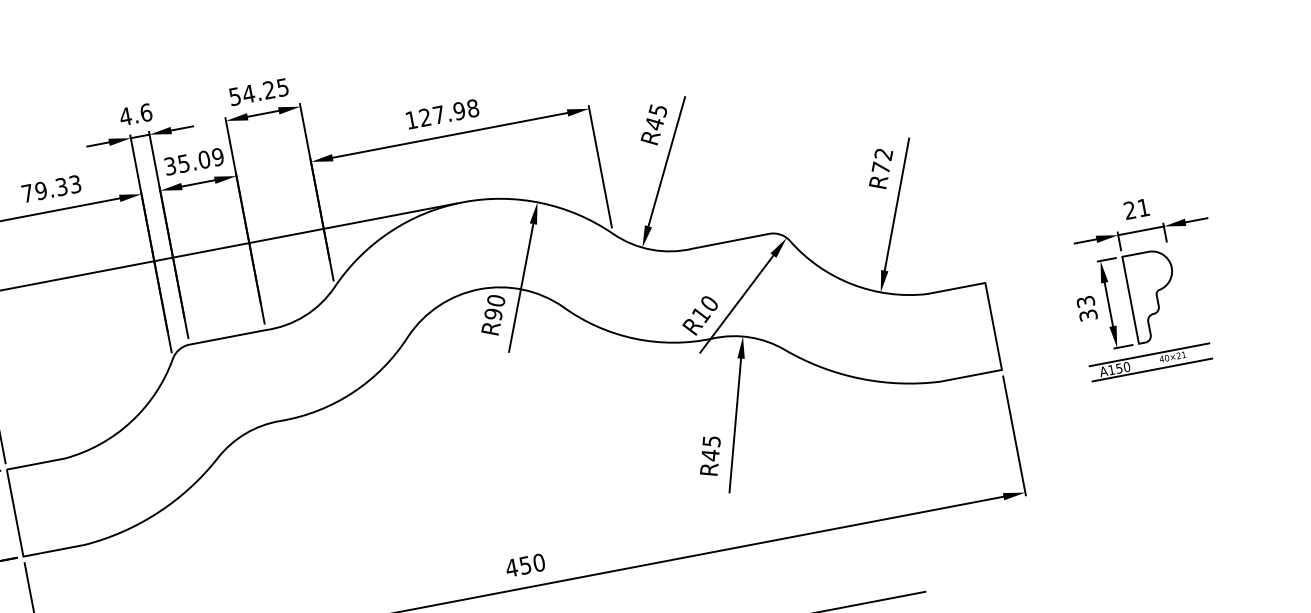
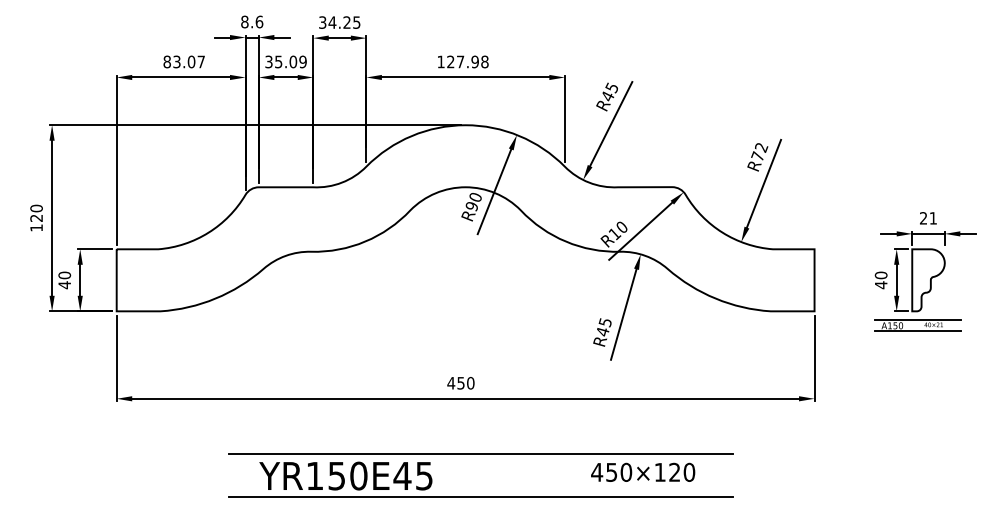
text: (234, 96) -> (322, 22), 54.25 -> 34.25
text: (125, 116) -> (244, 21), 4.6 -> 8.6
text: (50, 188) -> (183, 61), 79.33 -> 83.07
text: (1086, 309) -> (880, 280), 33 -> 40

